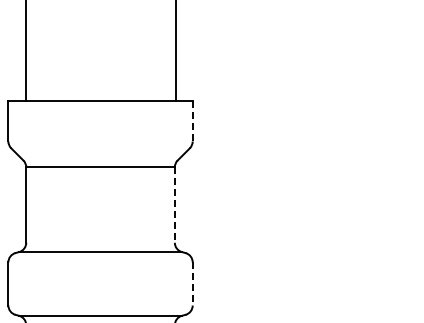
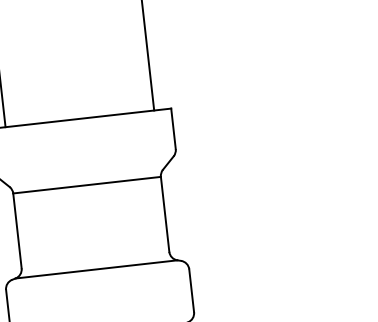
line: (192, 121) -> (173, 129), dashed -> solid
line: (174, 205) -> (164, 214), dashed -> solid
line: (192, 283) -> (191, 290), dashed -> solid

